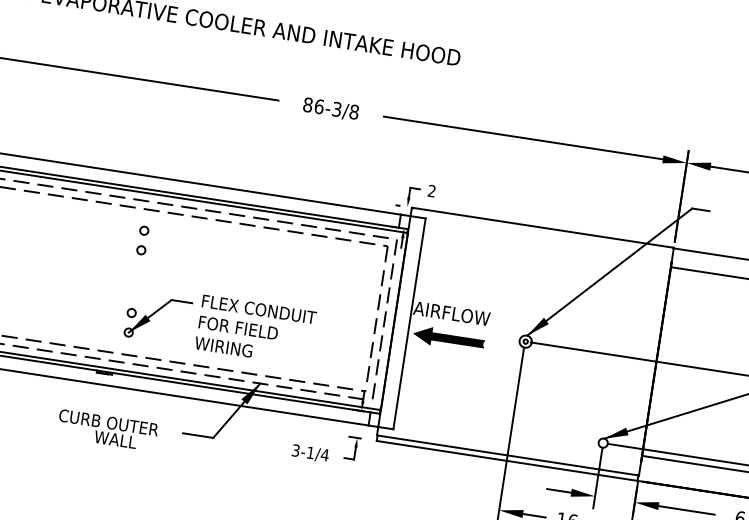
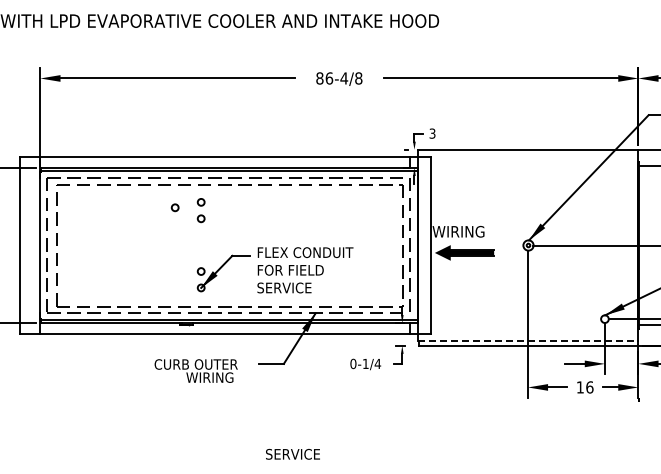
text: (337, 109) -> (344, 78), 86-3/8 -> 86-4/8
text: (431, 190) -> (432, 133), 2 -> 3
circle: (111, 232) -> (174, 207), added
text: (452, 313) -> (464, 231), AIRFLOW -> WIRING
text: (227, 347) -> (284, 287), WIRING -> SERVICE
text: (129, 441) -> (215, 377), WALL -> WIRING
text: (296, 450) -> (353, 363), 3-1/4 -> 0-1/4
line: (508, 455) -> (528, 341), solid -> dashed

